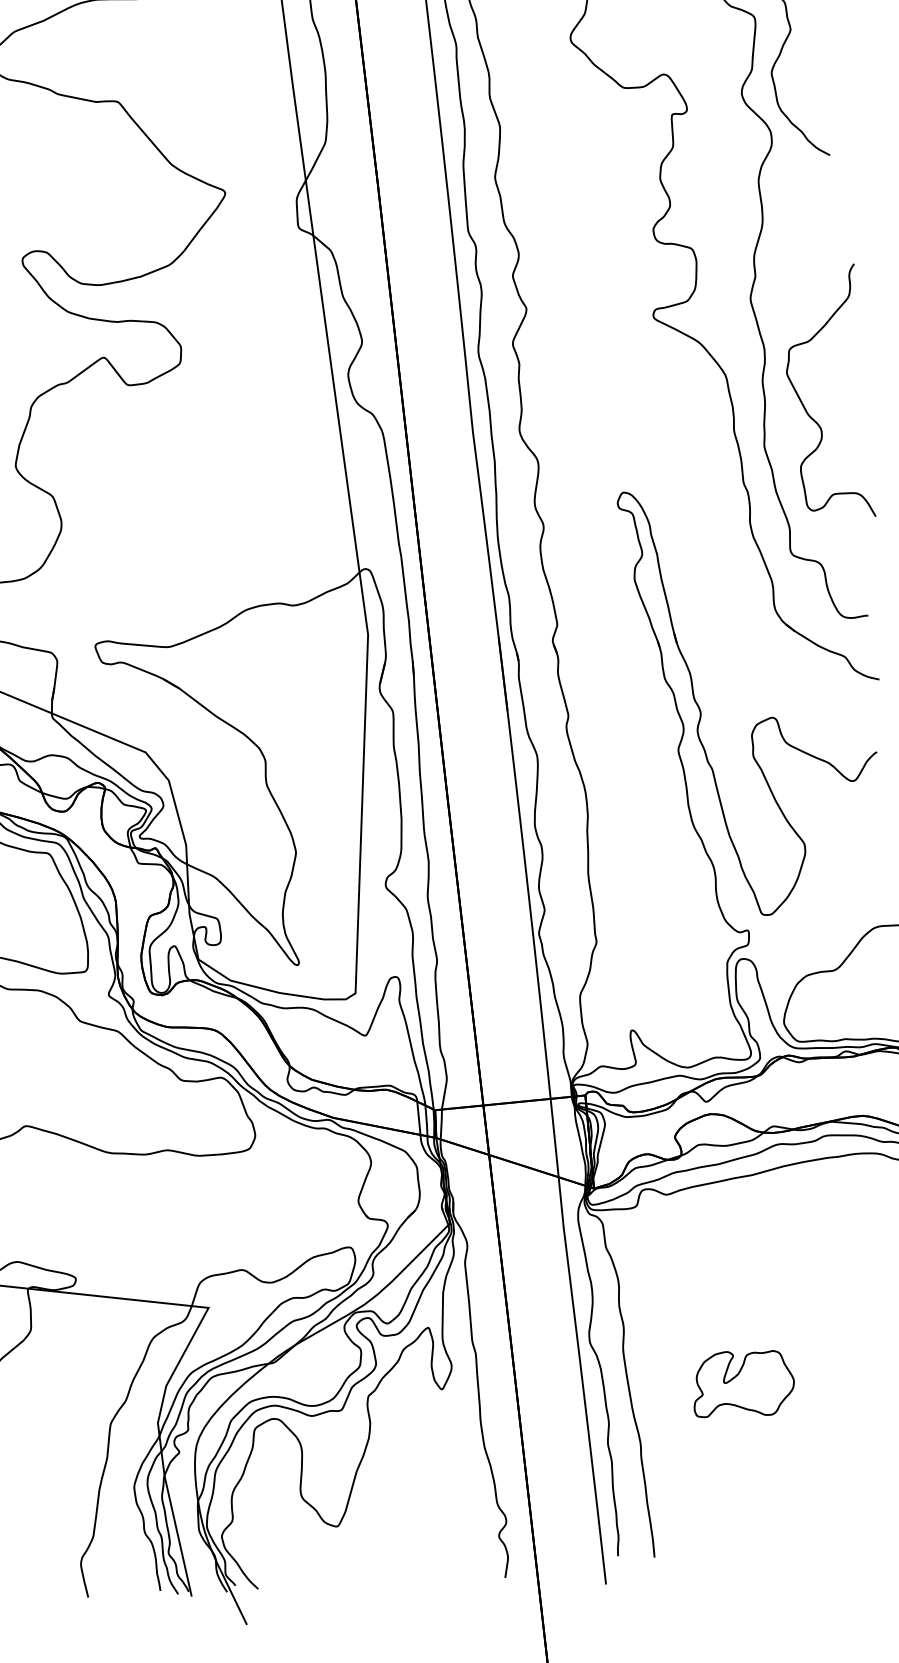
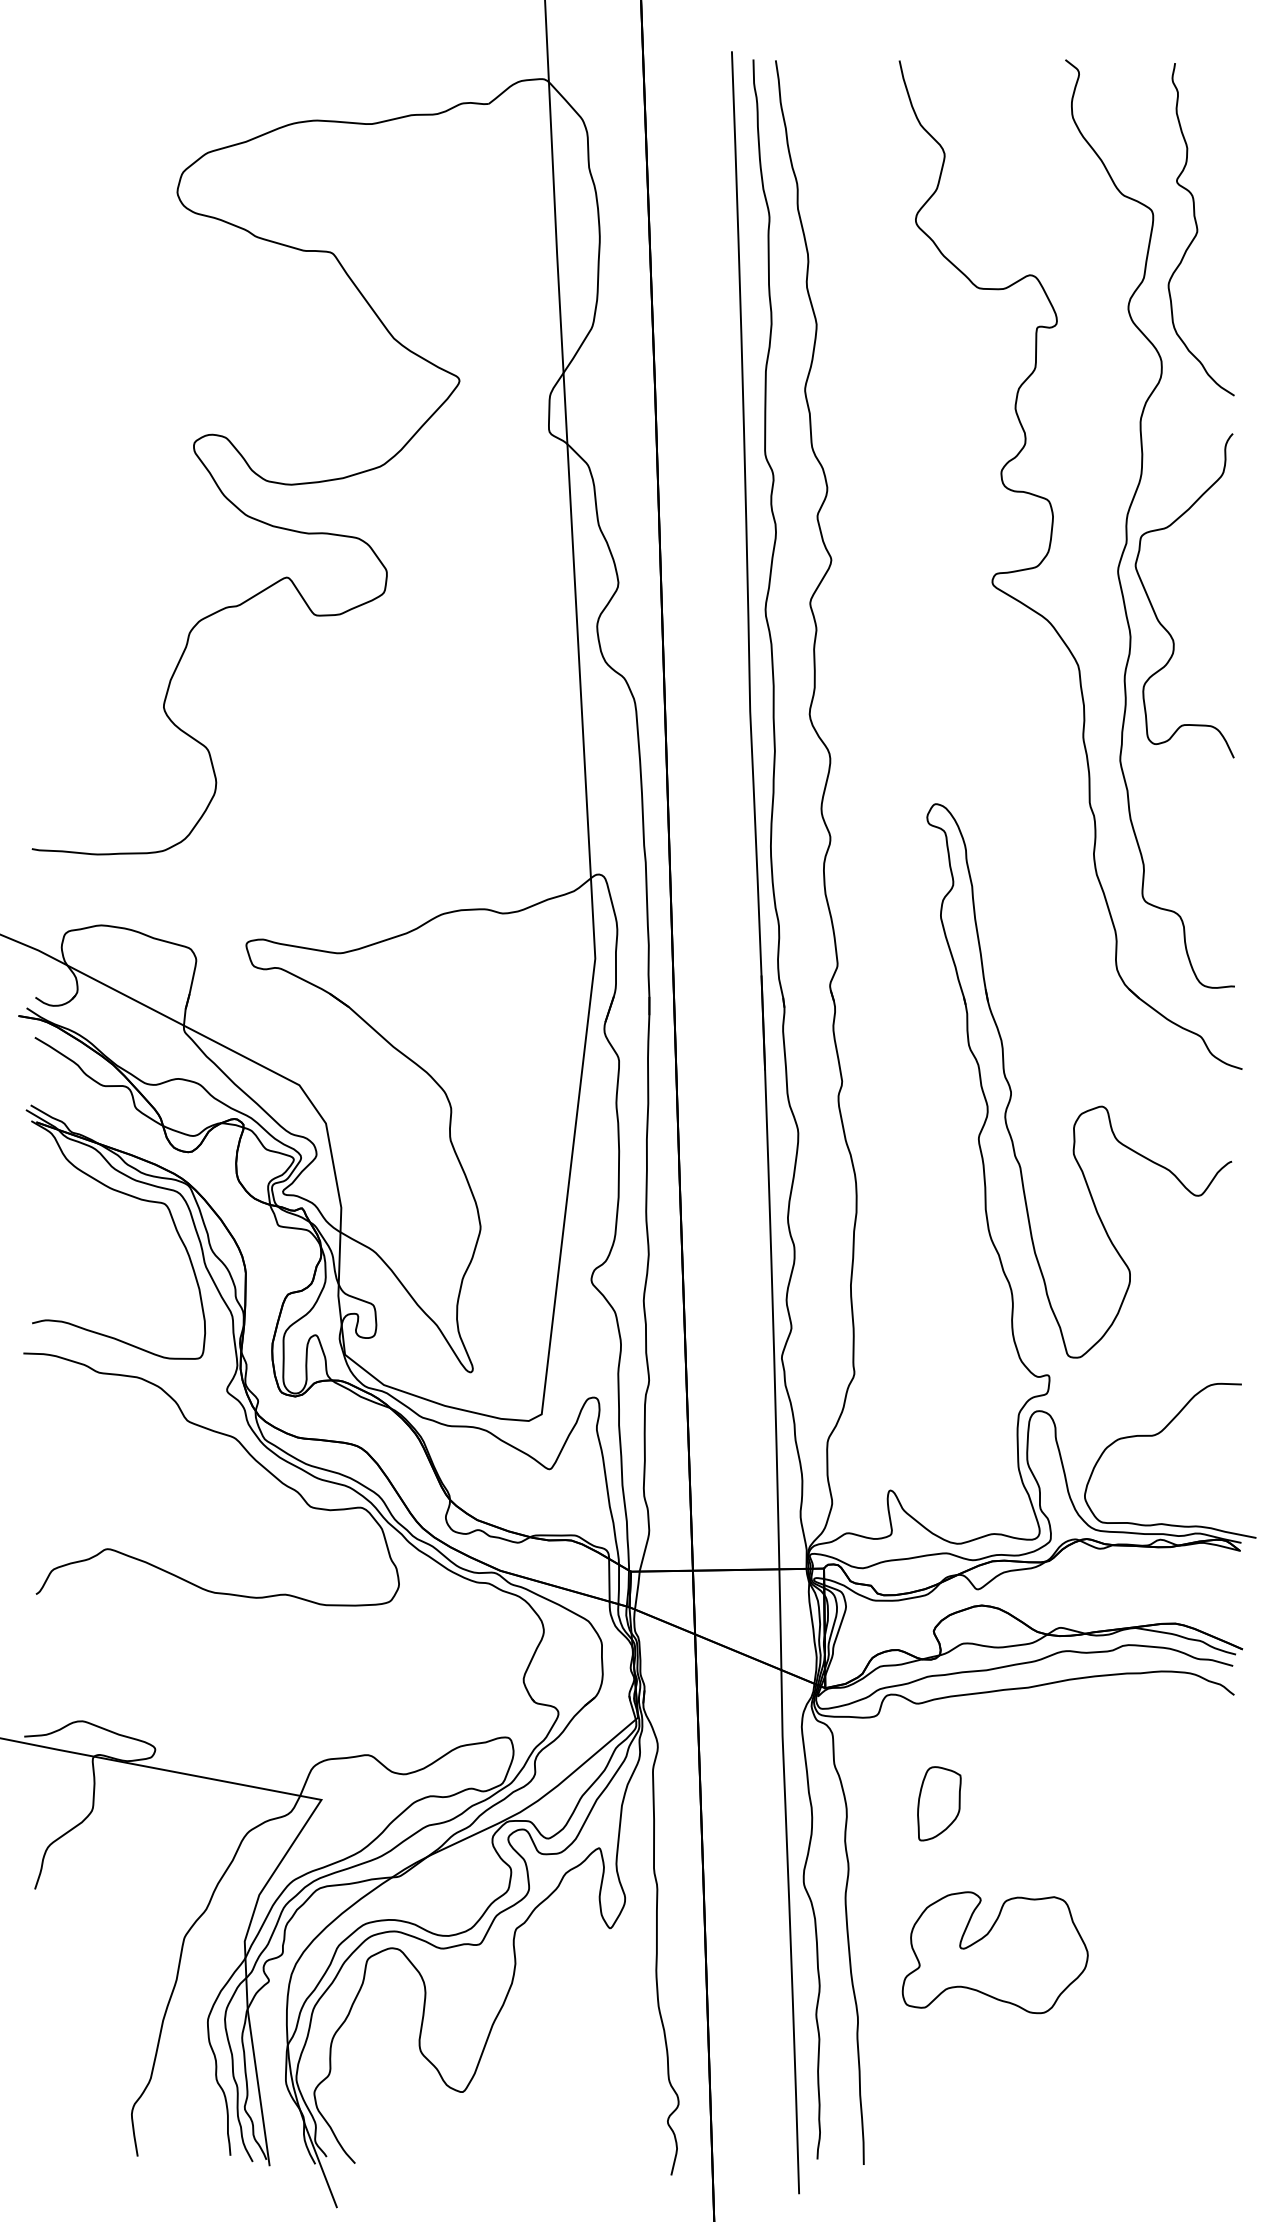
curve: (804, 405) -> (1154, 609), moved
part: (690, 1271) -> (939, 1803), added
part: (742, 1383) -> (994, 1952), size x1.43

